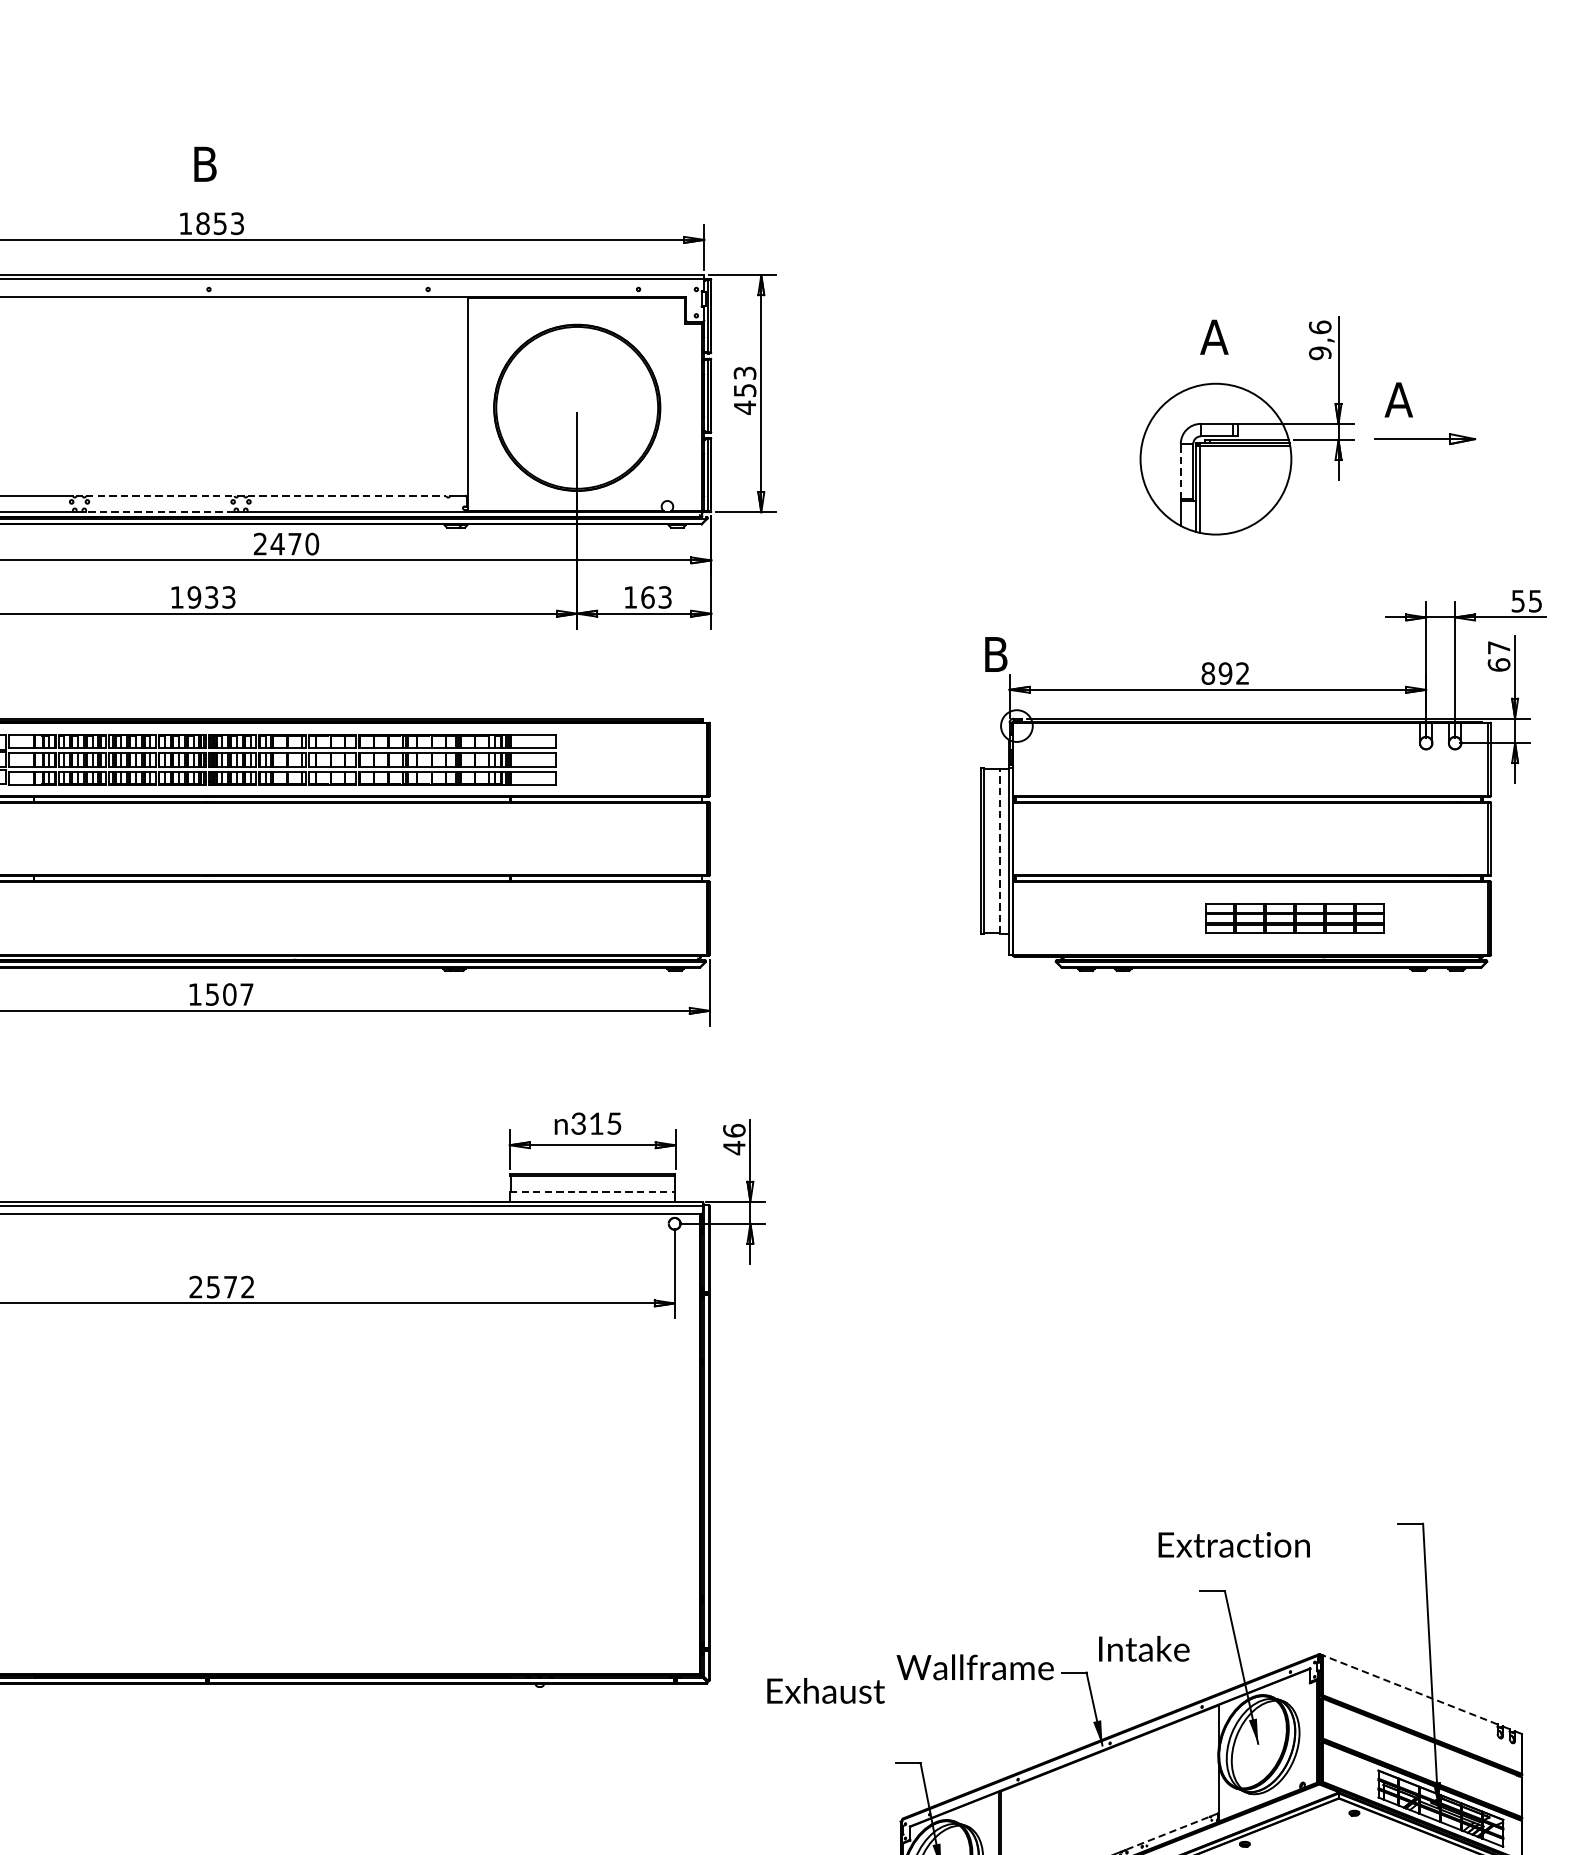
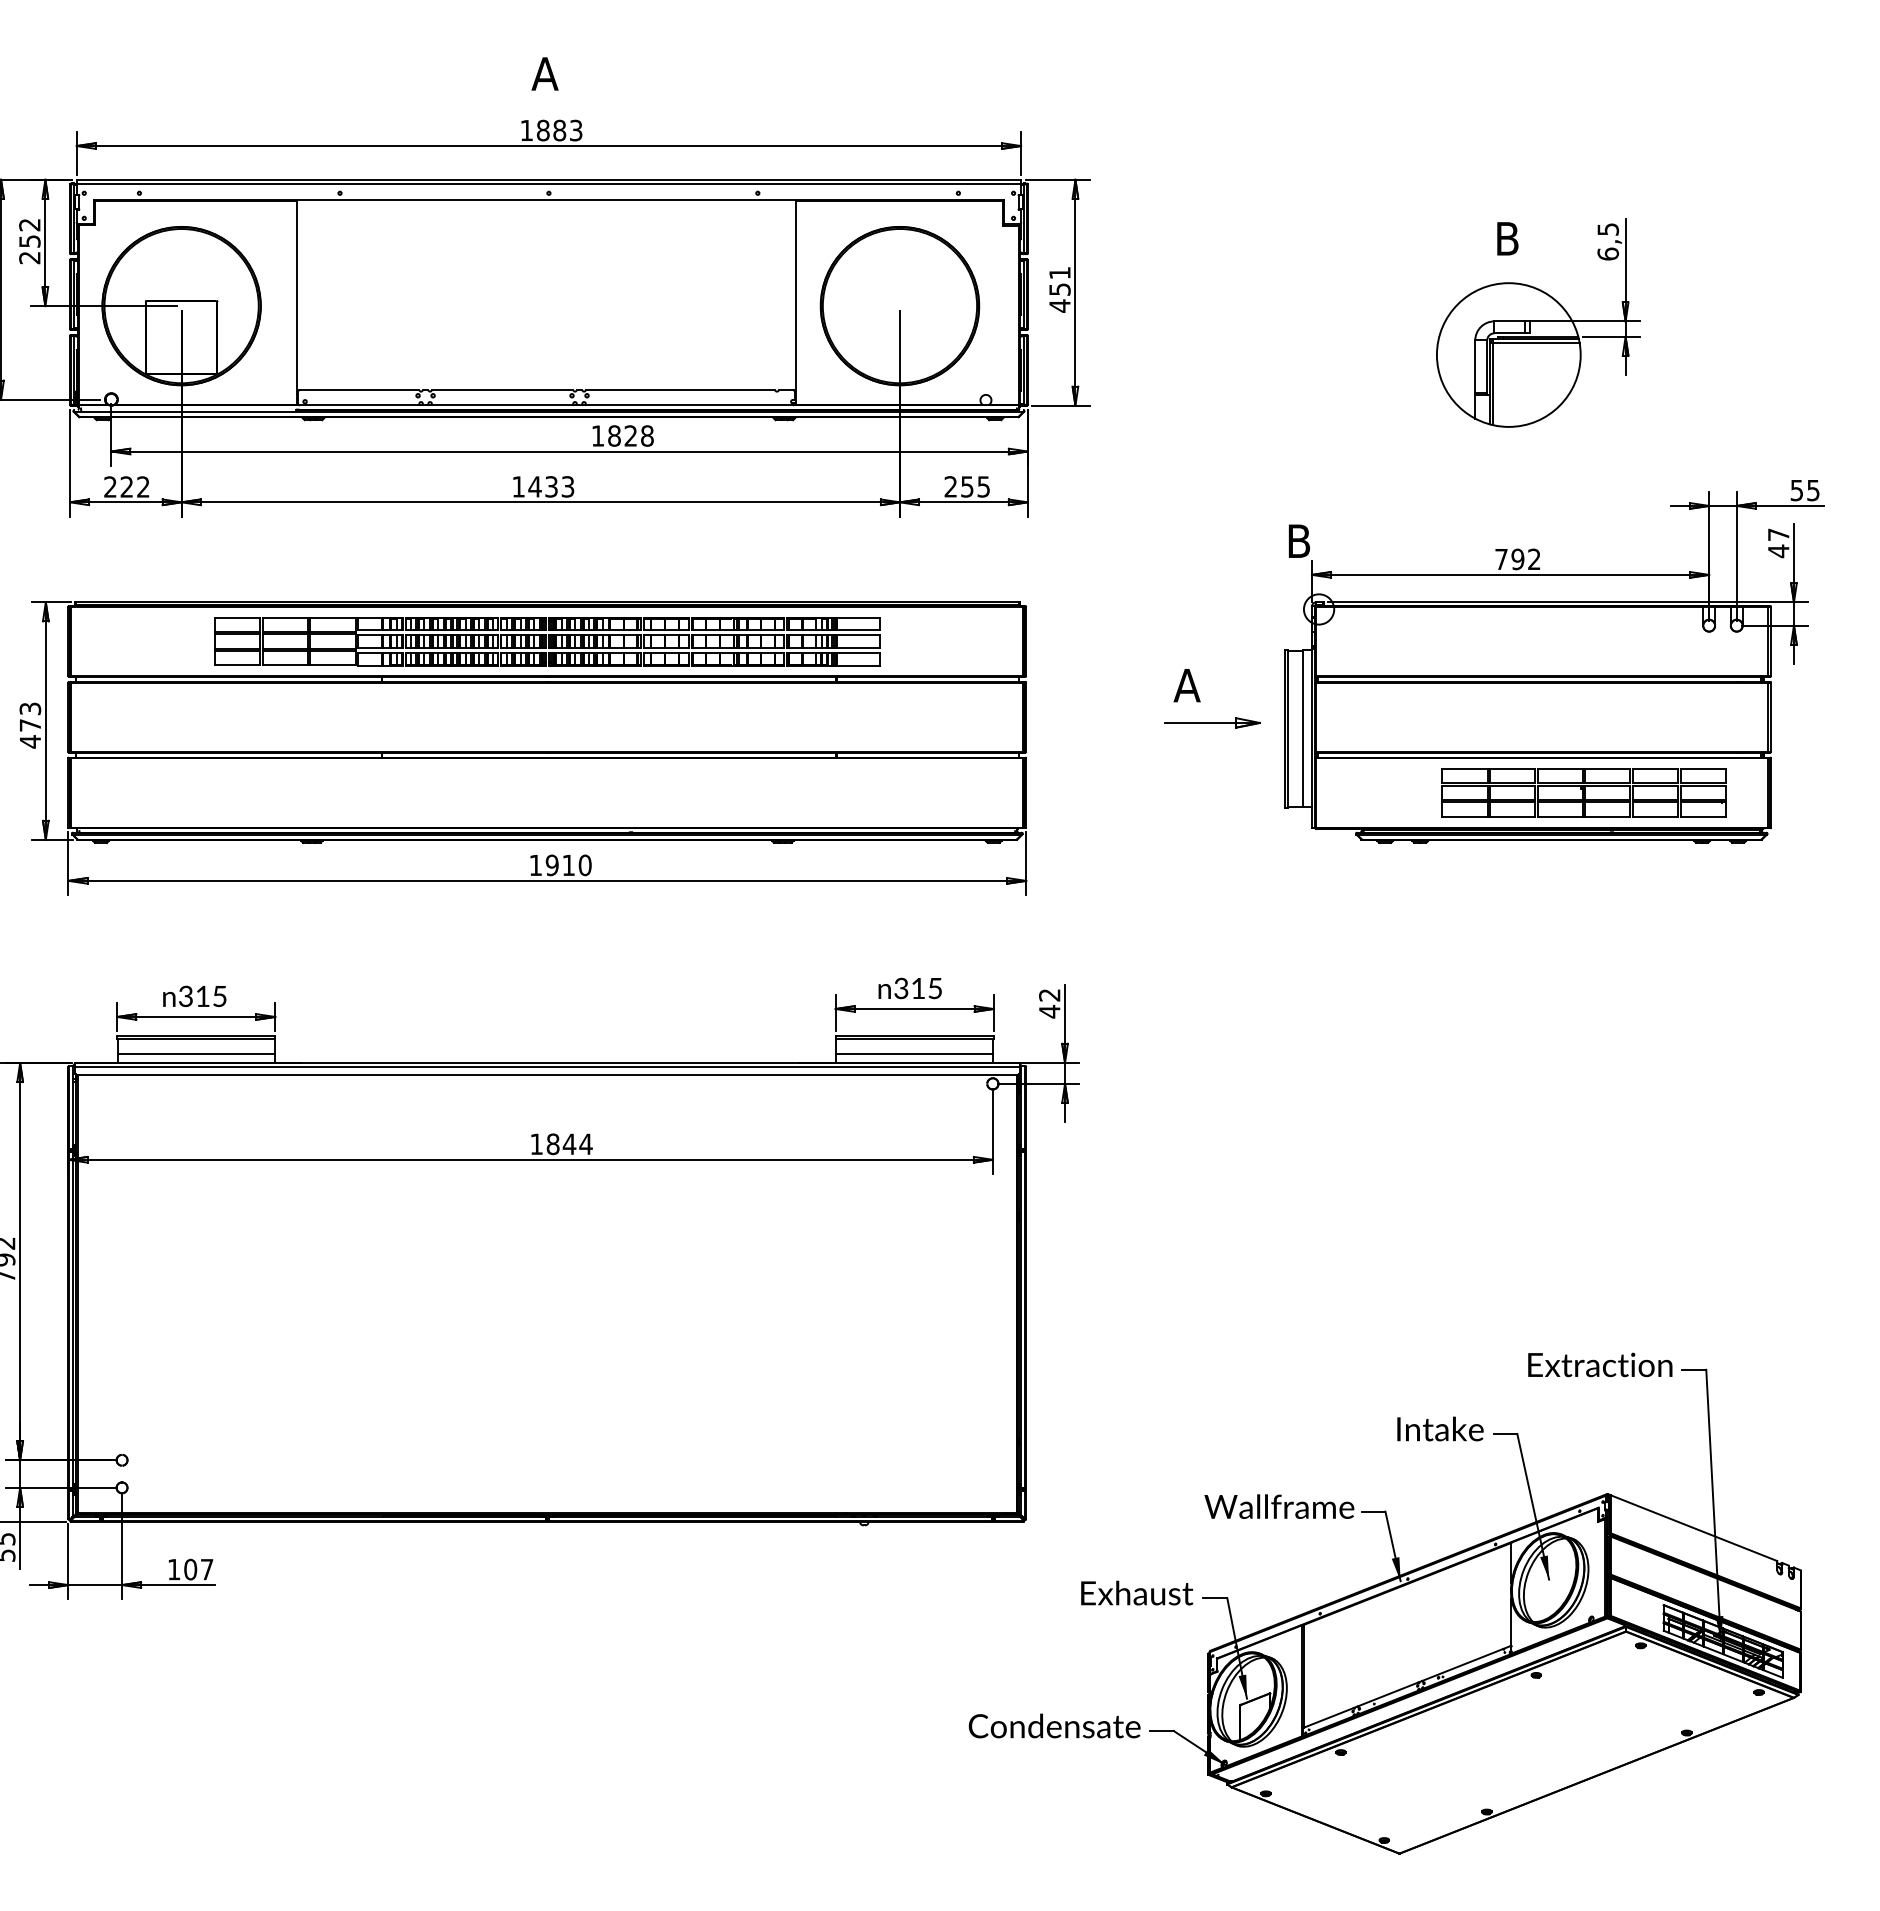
text: (204, 163) -> (544, 73), B -> A
text: (220, 223) -> (559, 130), 1853 -> 1883
text: (1213, 336) -> (1506, 238), A -> B
text: (1320, 340) -> (1608, 241), 9,6 -> 6,5
text: (744, 373) -> (1059, 273), 453 -> 451
part: (1412, 415) -> (1200, 700), moved
line: (1181, 471) -> (1475, 366), dashed -> solid
line: (160, 496) -> (502, 390), dashed -> solid
line: (346, 496) -> (680, 390), dashed -> solid
line: (160, 512) -> (502, 405), dashed -> solid
text: (286, 543) -> (622, 435), 2470 -> 1828
text: (193, 597) -> (534, 486), 1933 -> 1433
text: (647, 597) -> (966, 486), 163 -> 255
text: (1498, 665) -> (1778, 551), 67 -> 47
text: (1208, 673) -> (1501, 559), 892 -> 792
line: (999, 850) -> (1302, 728), dashed -> solid
part: (1294, 918) -> (1583, 792), size x1.67
text: (229, 994) -> (568, 865), 1507 -> 1910
text: (734, 1130) -> (1049, 994), 46 -> 42
line: (592, 1191) -> (914, 1053), dashed -> solid
text: (222, 1287) -> (561, 1144), 2572 -> 1844
text: (1234, 1544) -> (1600, 1364), moved
text: (1144, 1648) -> (1440, 1428), moved
text: (826, 1690) -> (1137, 1592), moved
line: (1409, 1690) -> (1693, 1528), dashed -> solid
line: (1168, 1832) -> (1463, 1664), dashed -> solid

